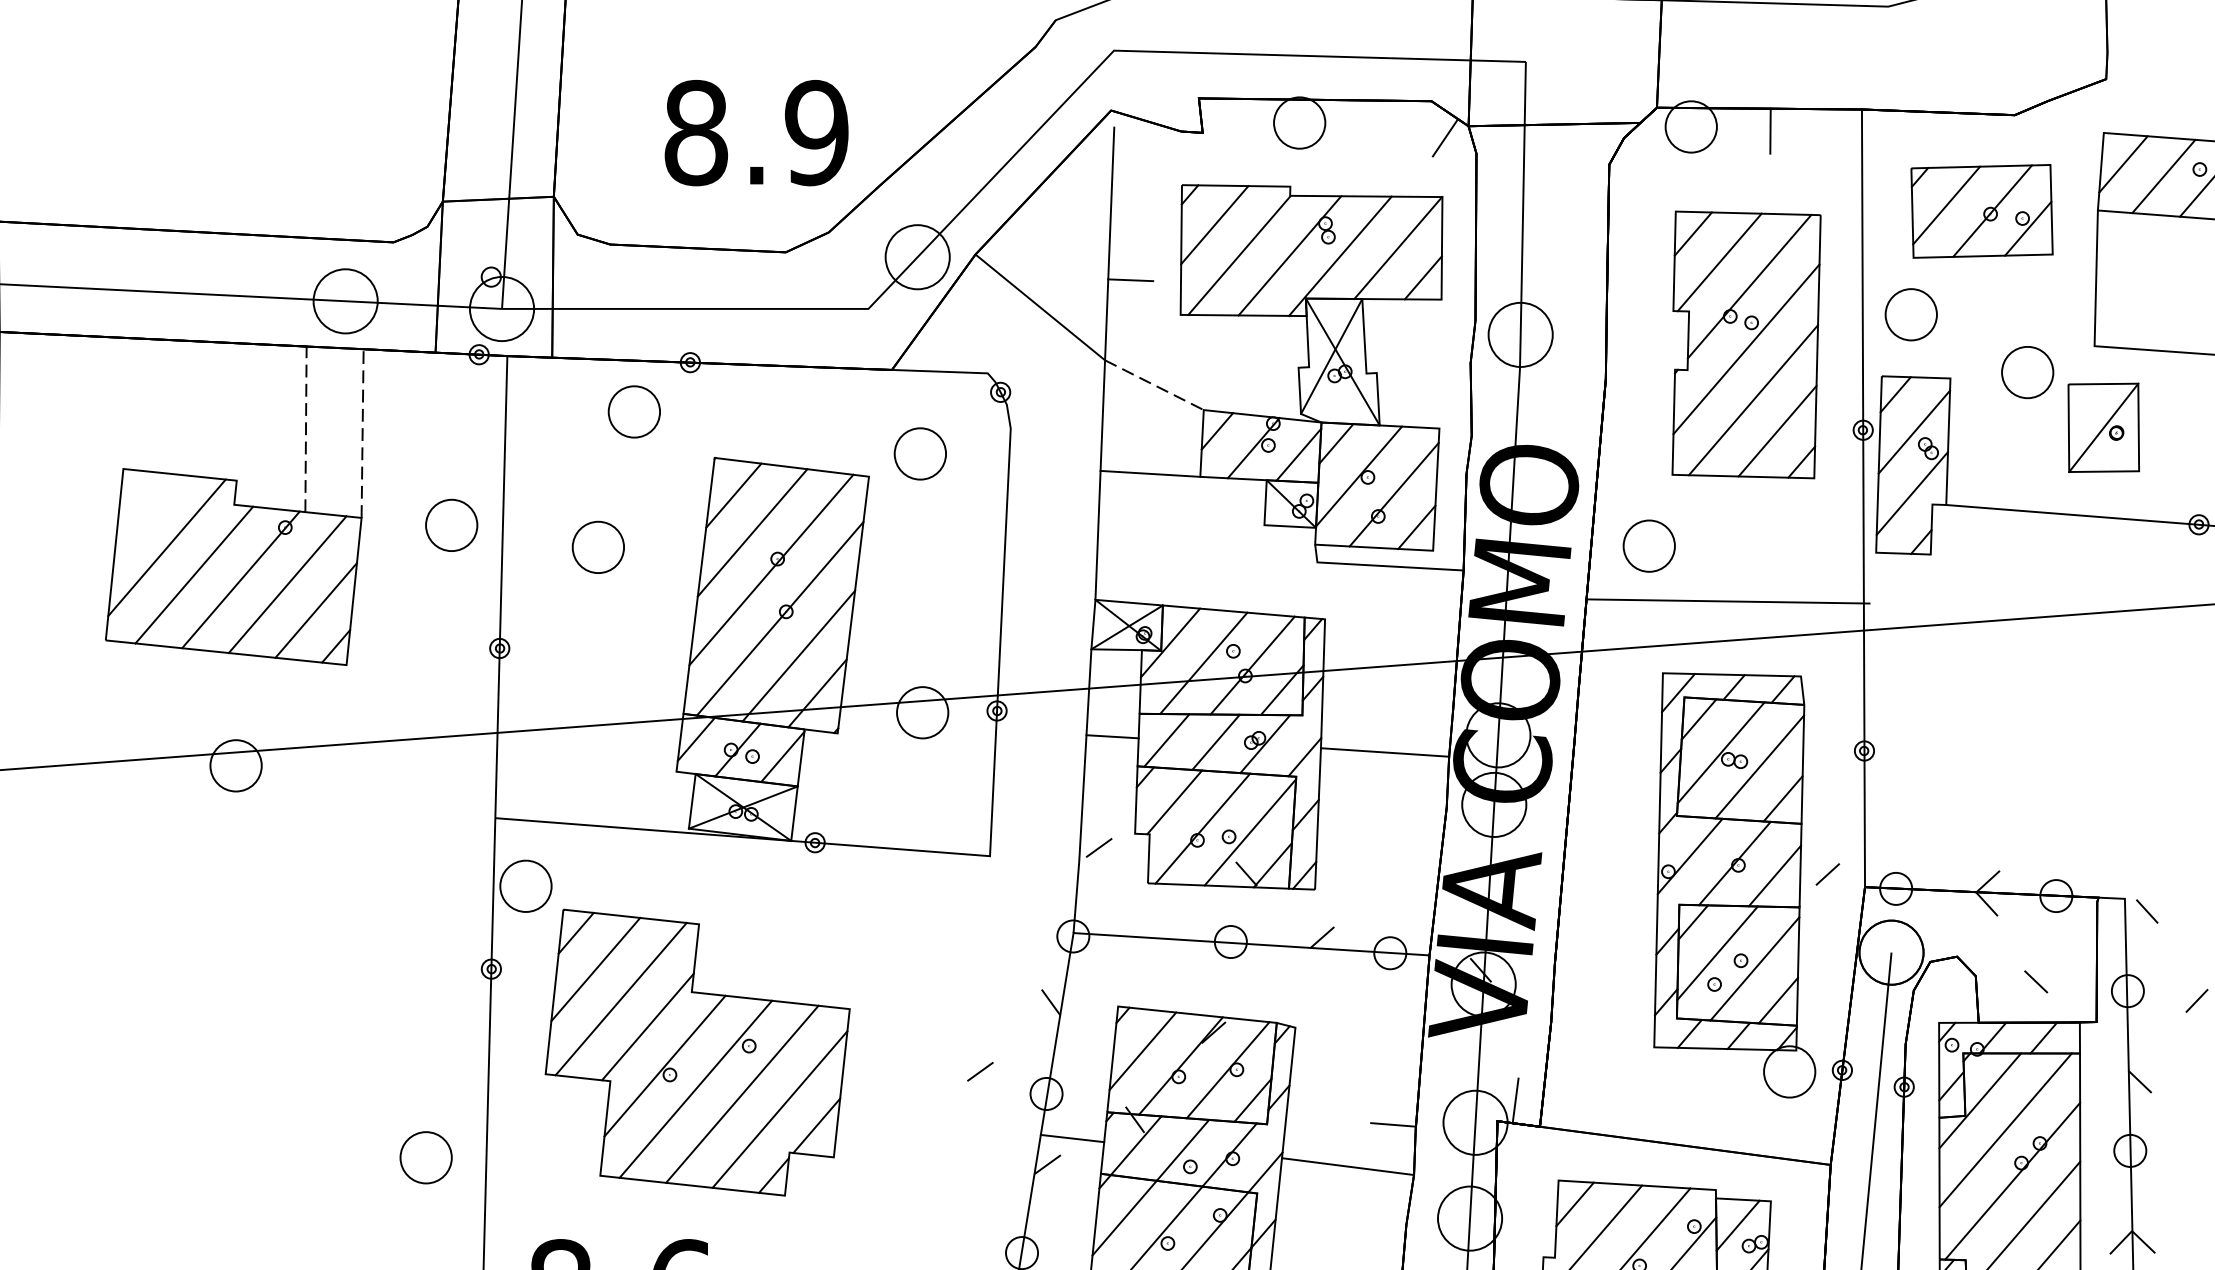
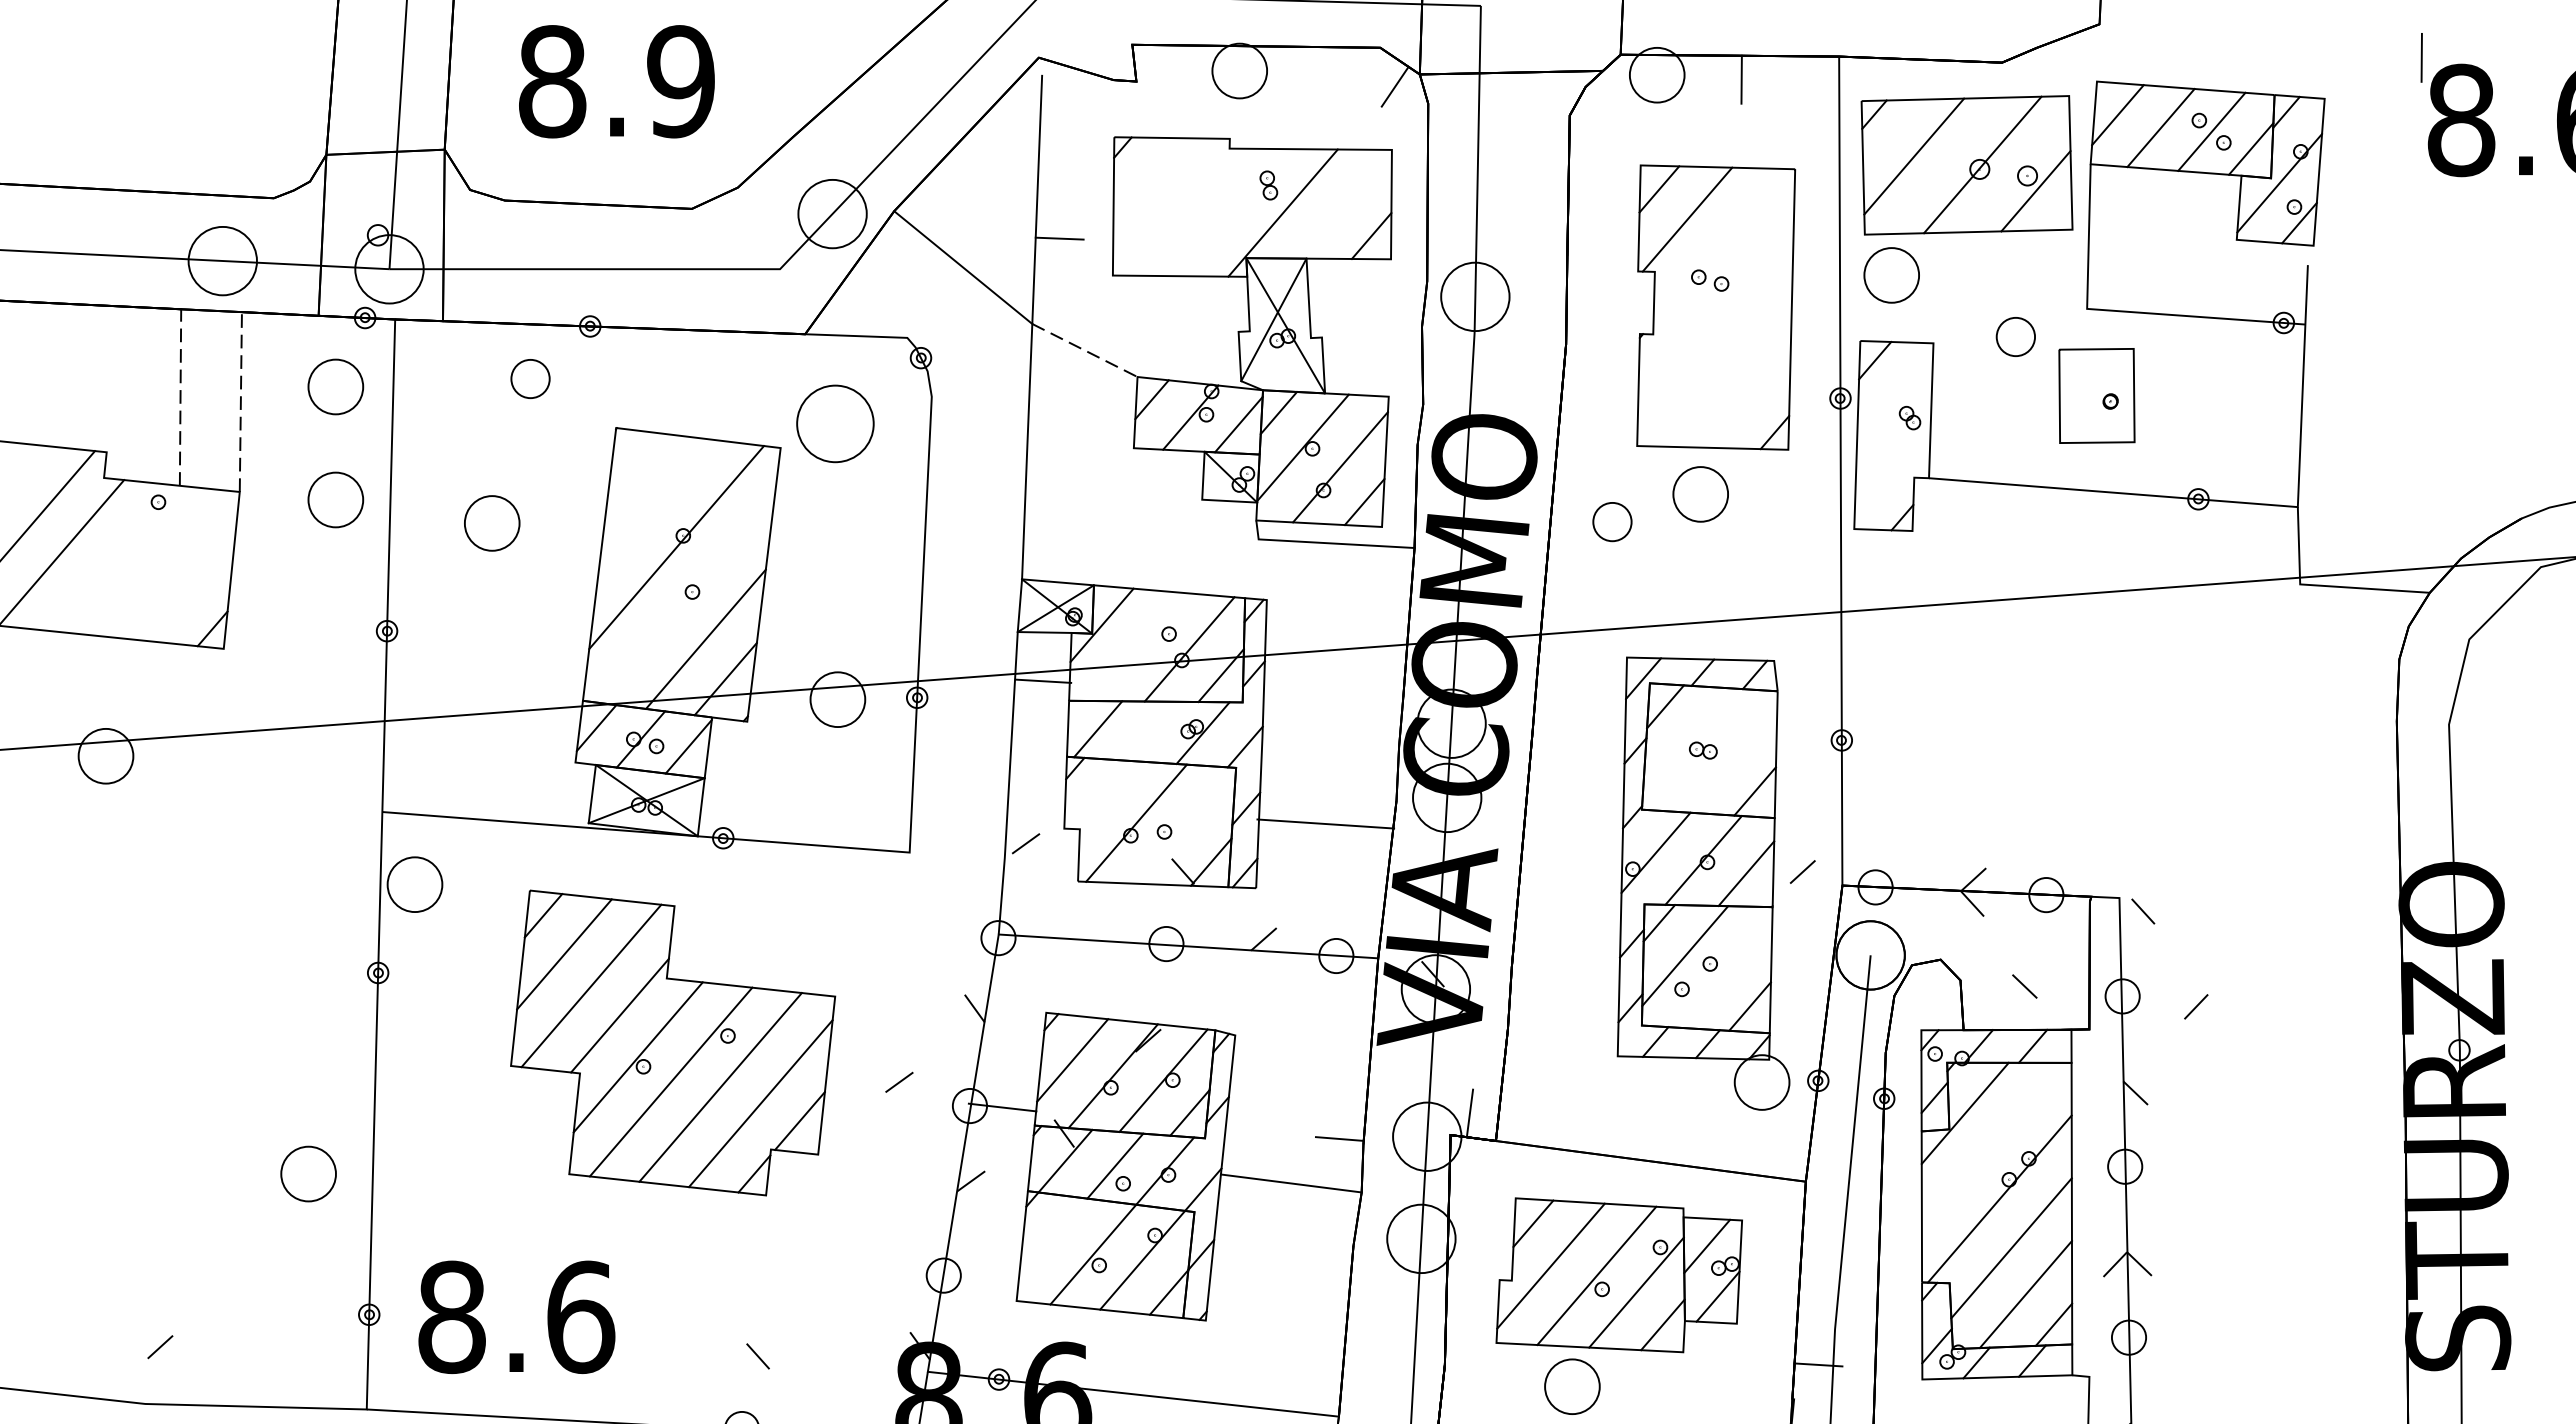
text: (756, 132) -> (616, 81), moved
part: (1982, 210) -> (1967, 164), size x1.4
line: (1214, 224) -> (1149, 179), removed
line: (1397, 247) -> (1344, 203), removed
line: (1239, 254) -> (1175, 211), removed
line: (1290, 255) -> (1229, 212), removed
line: (1749, 286) -> (1719, 245), removed
line: (1745, 348) -> (1715, 311), removed
part: (2027, 372) -> (2015, 336), size x0.7
line: (1753, 400) -> (1723, 366), removed
part: (634, 411) -> (530, 378), size x0.7
part: (451, 418) -> (335, 386), added
line: (2103, 427) -> (2096, 395), removed
line: (1776, 431) -> (1748, 399), removed
line: (1914, 432) -> (1895, 400), removed
part: (920, 453) -> (835, 423), size x1.4
line: (1150, 473) -> (1080, 444), removed
line: (1912, 493) -> (1892, 465), removed
line: (733, 495) -> (636, 468), removed
part: (1731, 520) -> (1700, 494), added
line: (752, 532) -> (656, 507), removed
part: (1649, 545) -> (1612, 521), size x0.7
line: (240, 579) -> (110, 557), removed
line: (287, 585) -> (160, 563), removed
line: (1728, 600) -> (1696, 580), removed
line: (316, 610) -> (191, 590), removed
line: (779, 618) -> (685, 599), removed
line: (1203, 662) -> (1137, 646), removed
line: (1112, 736) -> (1043, 680), moved
line: (1215, 741) -> (1150, 730), removed
line: (1384, 751) -> (1325, 823), moved
line: (1720, 752) -> (1688, 742), removed
line: (1760, 767) -> (1730, 757), removed
line: (1174, 802) -> (1106, 795), removed
line: (1249, 831) -> (1186, 826), removed
line: (1754, 968) -> (1724, 972), removed
part: (698, 1052) -> (673, 1042), moved
line: (2004, 1130) -> (1991, 1144), removed
line: (1072, 1138) -> (1002, 1107), moved
line: (1124, 1218) -> (1053, 1238), removed

